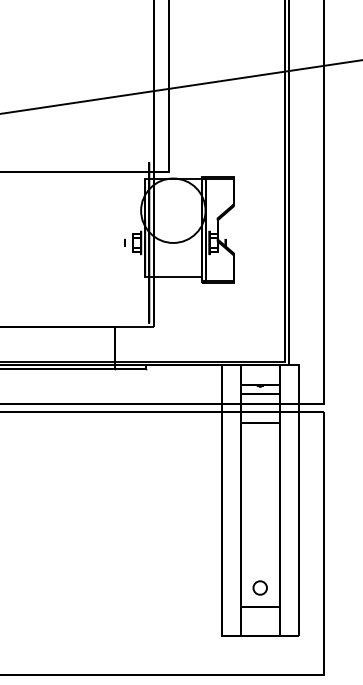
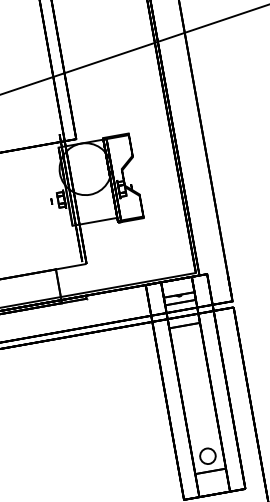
circle: (259, 587) -> (207, 455), size x1.43

